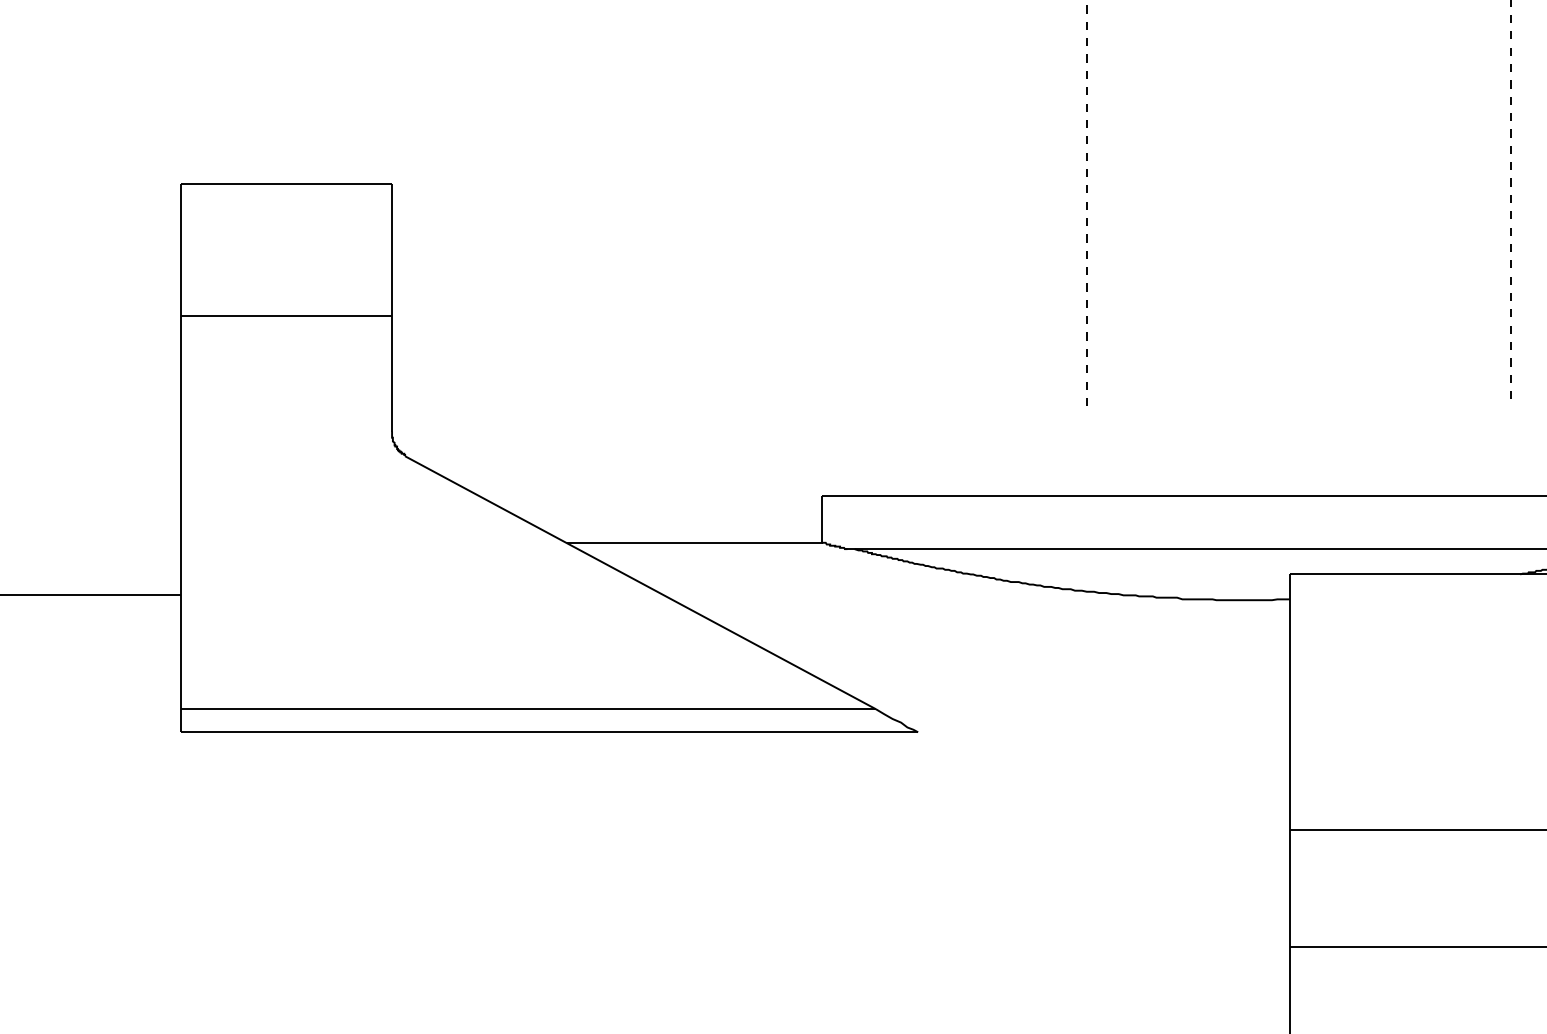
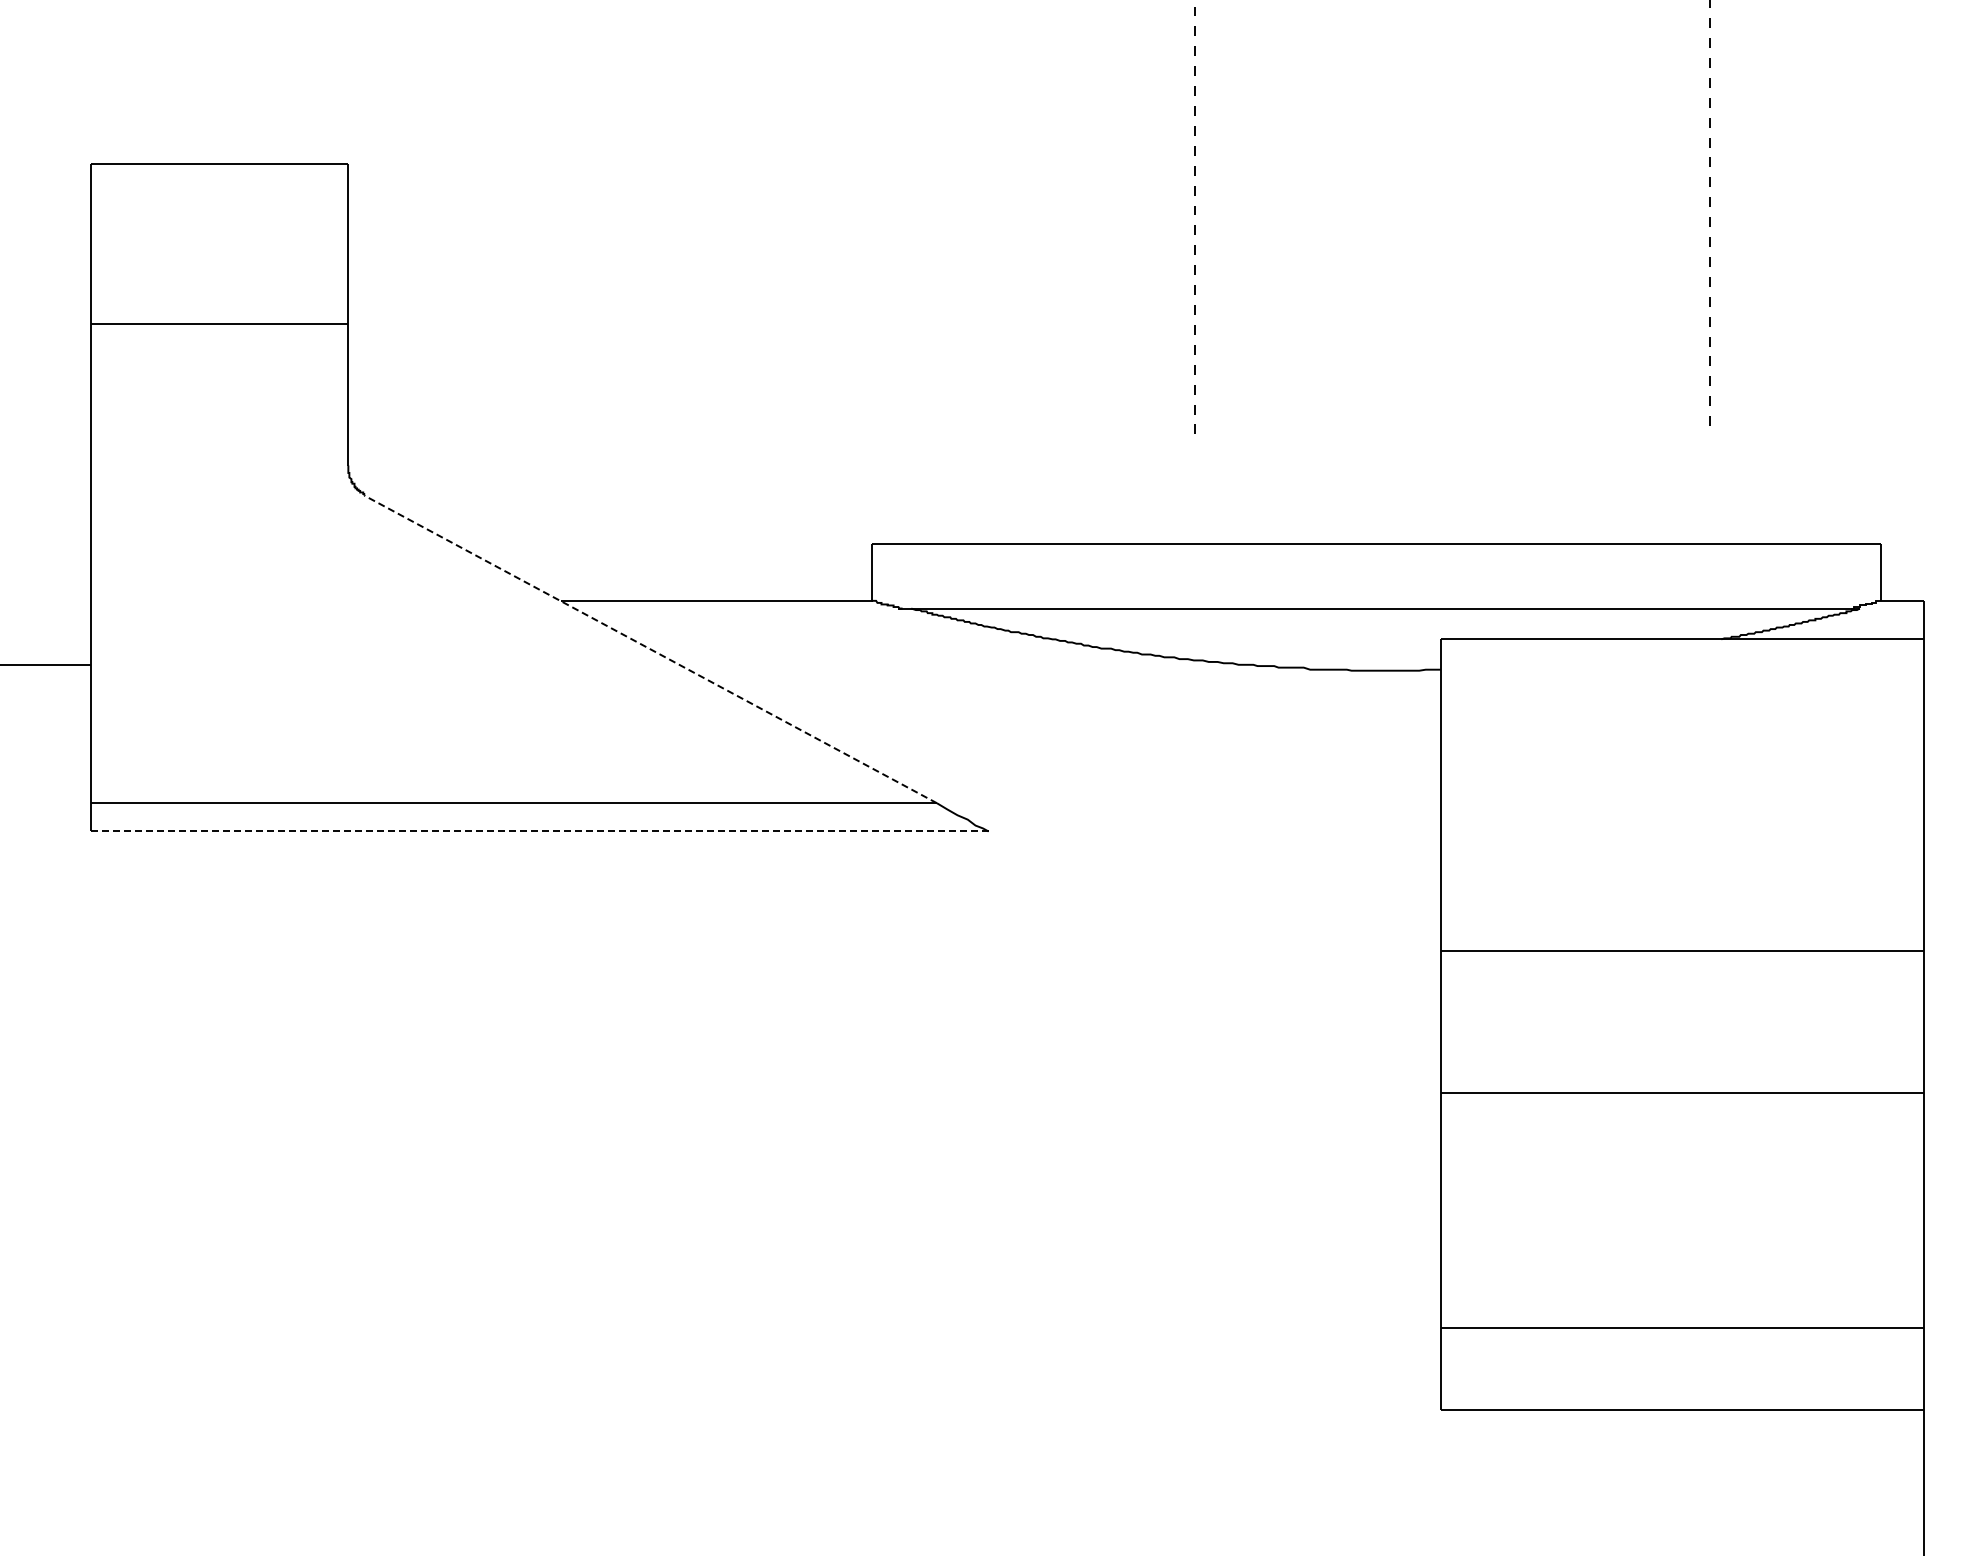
line: (640, 582) -> (650, 649), solid -> dashed
line: (549, 732) -> (539, 831), solid -> dashed

